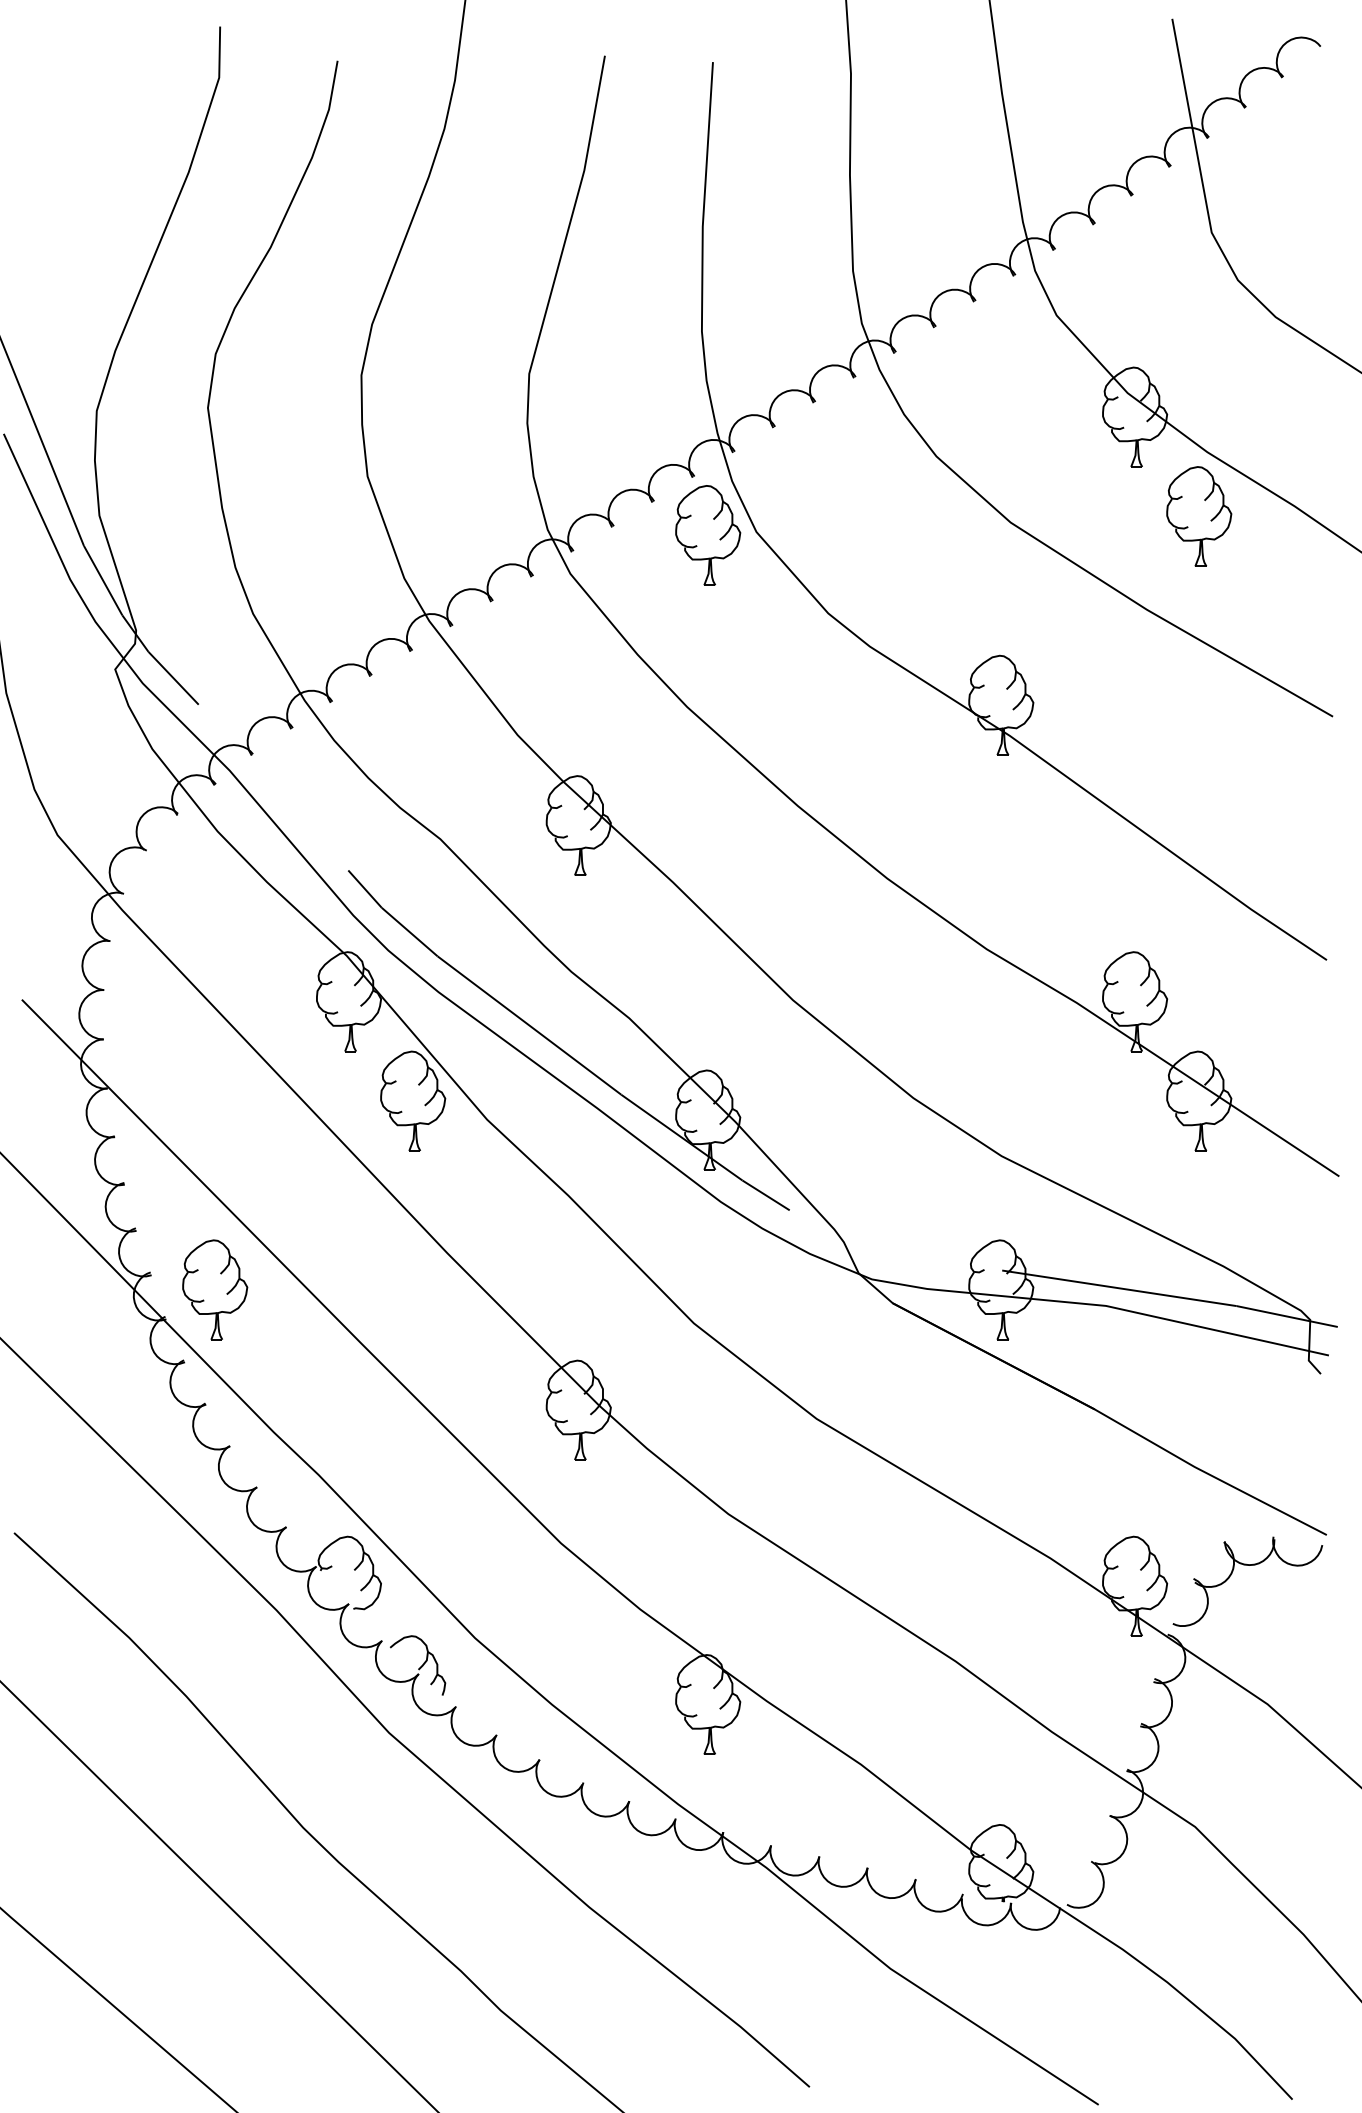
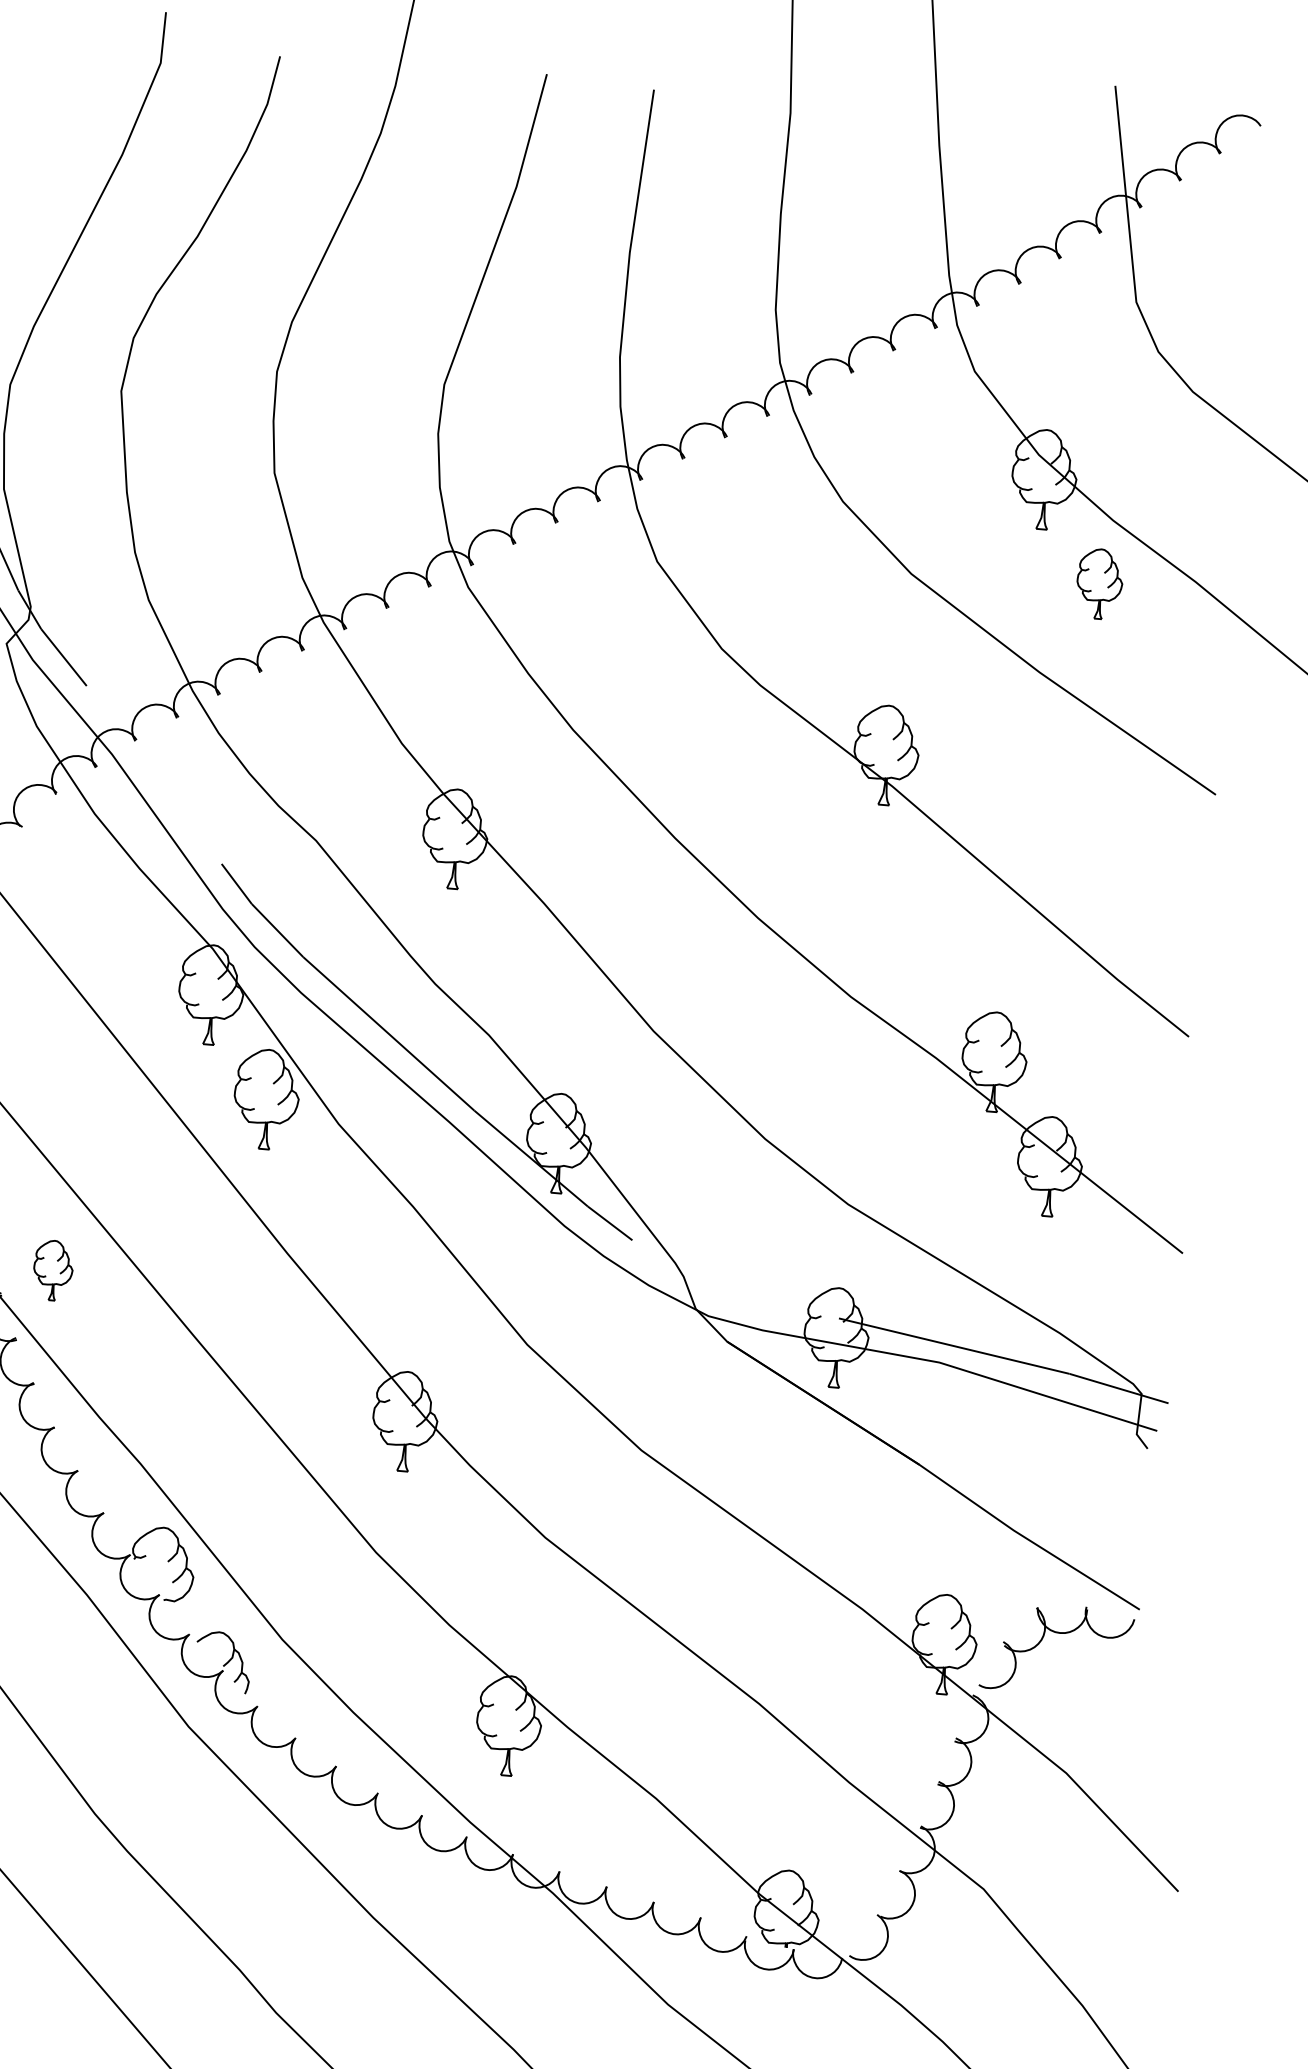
part: (1199, 516) -> (1099, 583), size x0.7
part: (708, 535) -> (609, 560), removed
part: (215, 1289) -> (53, 1270), size x0.6

